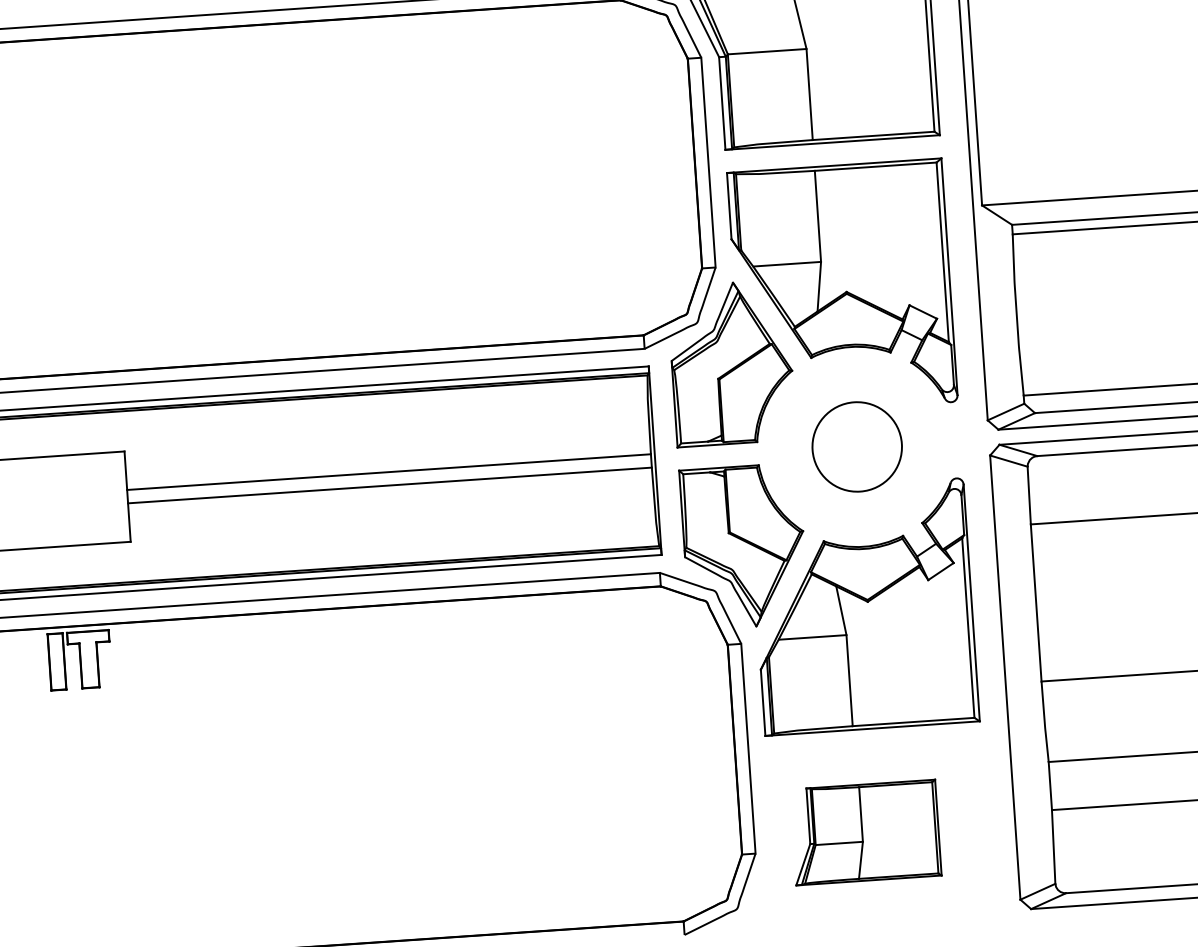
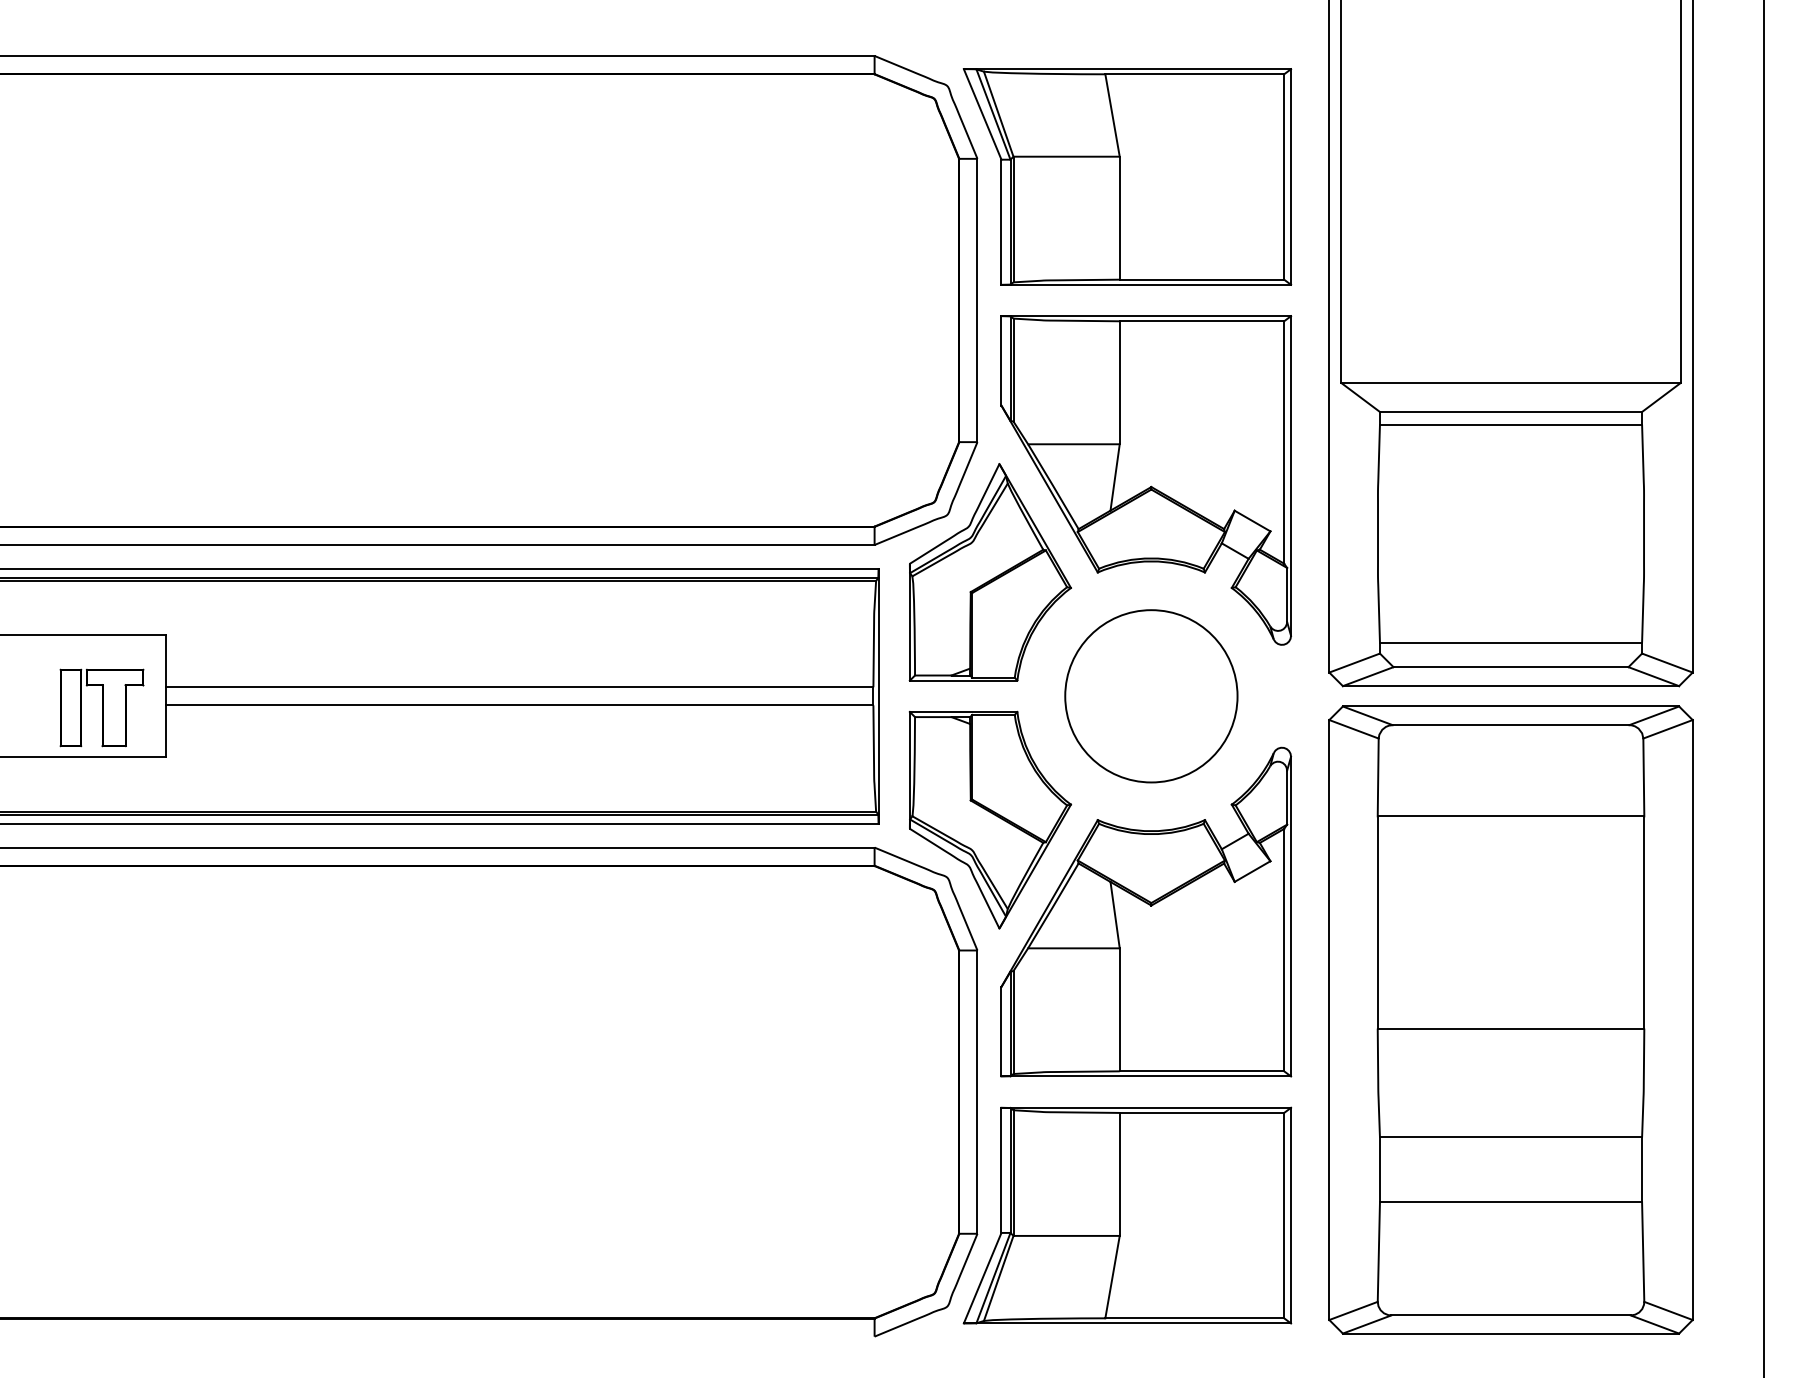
circle: (857, 447) -> (1151, 696), size x1.43
part: (79, 659) -> (101, 707), moved
part: (865, 832) -> (1127, 1215), size x1.67

